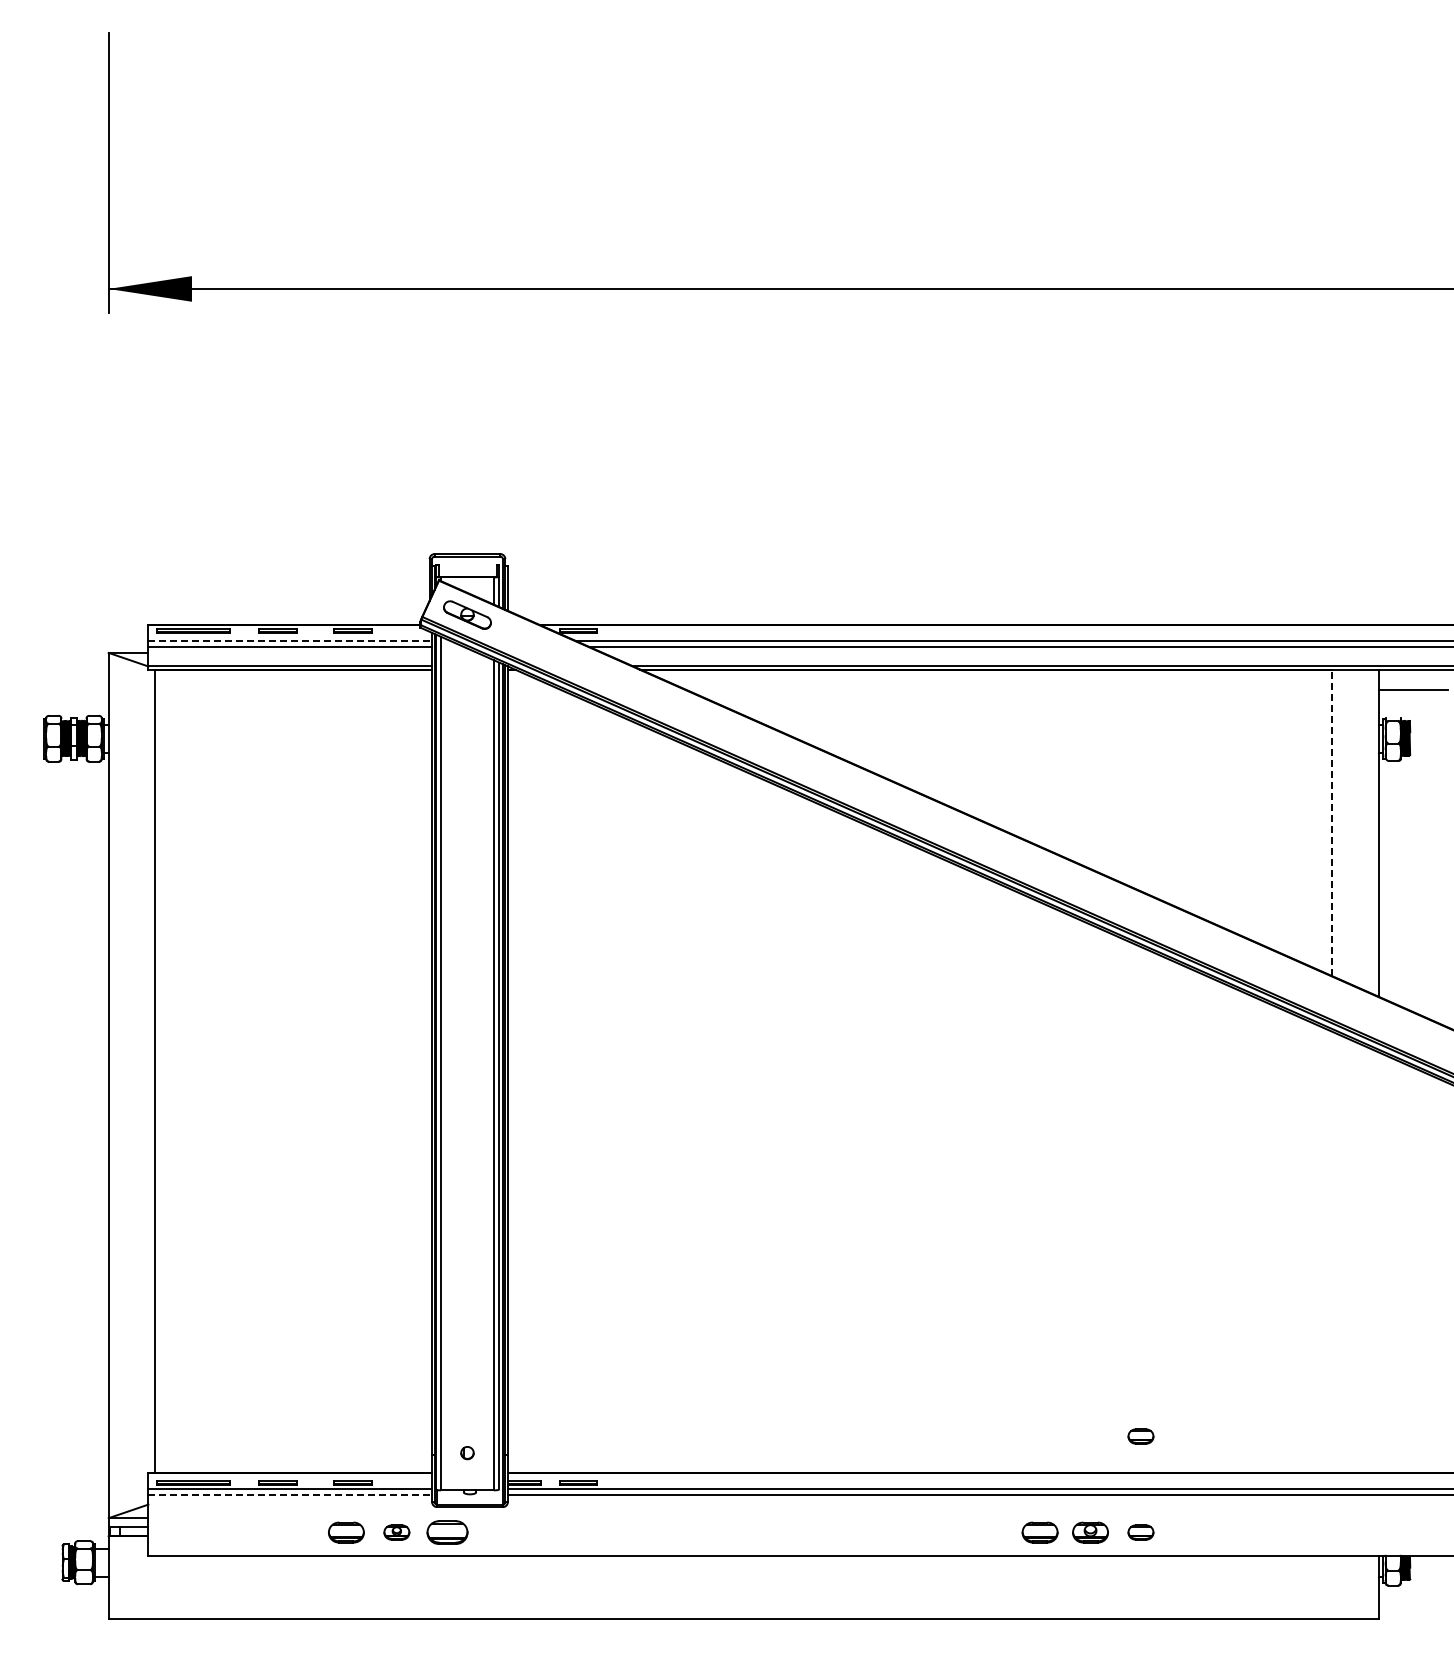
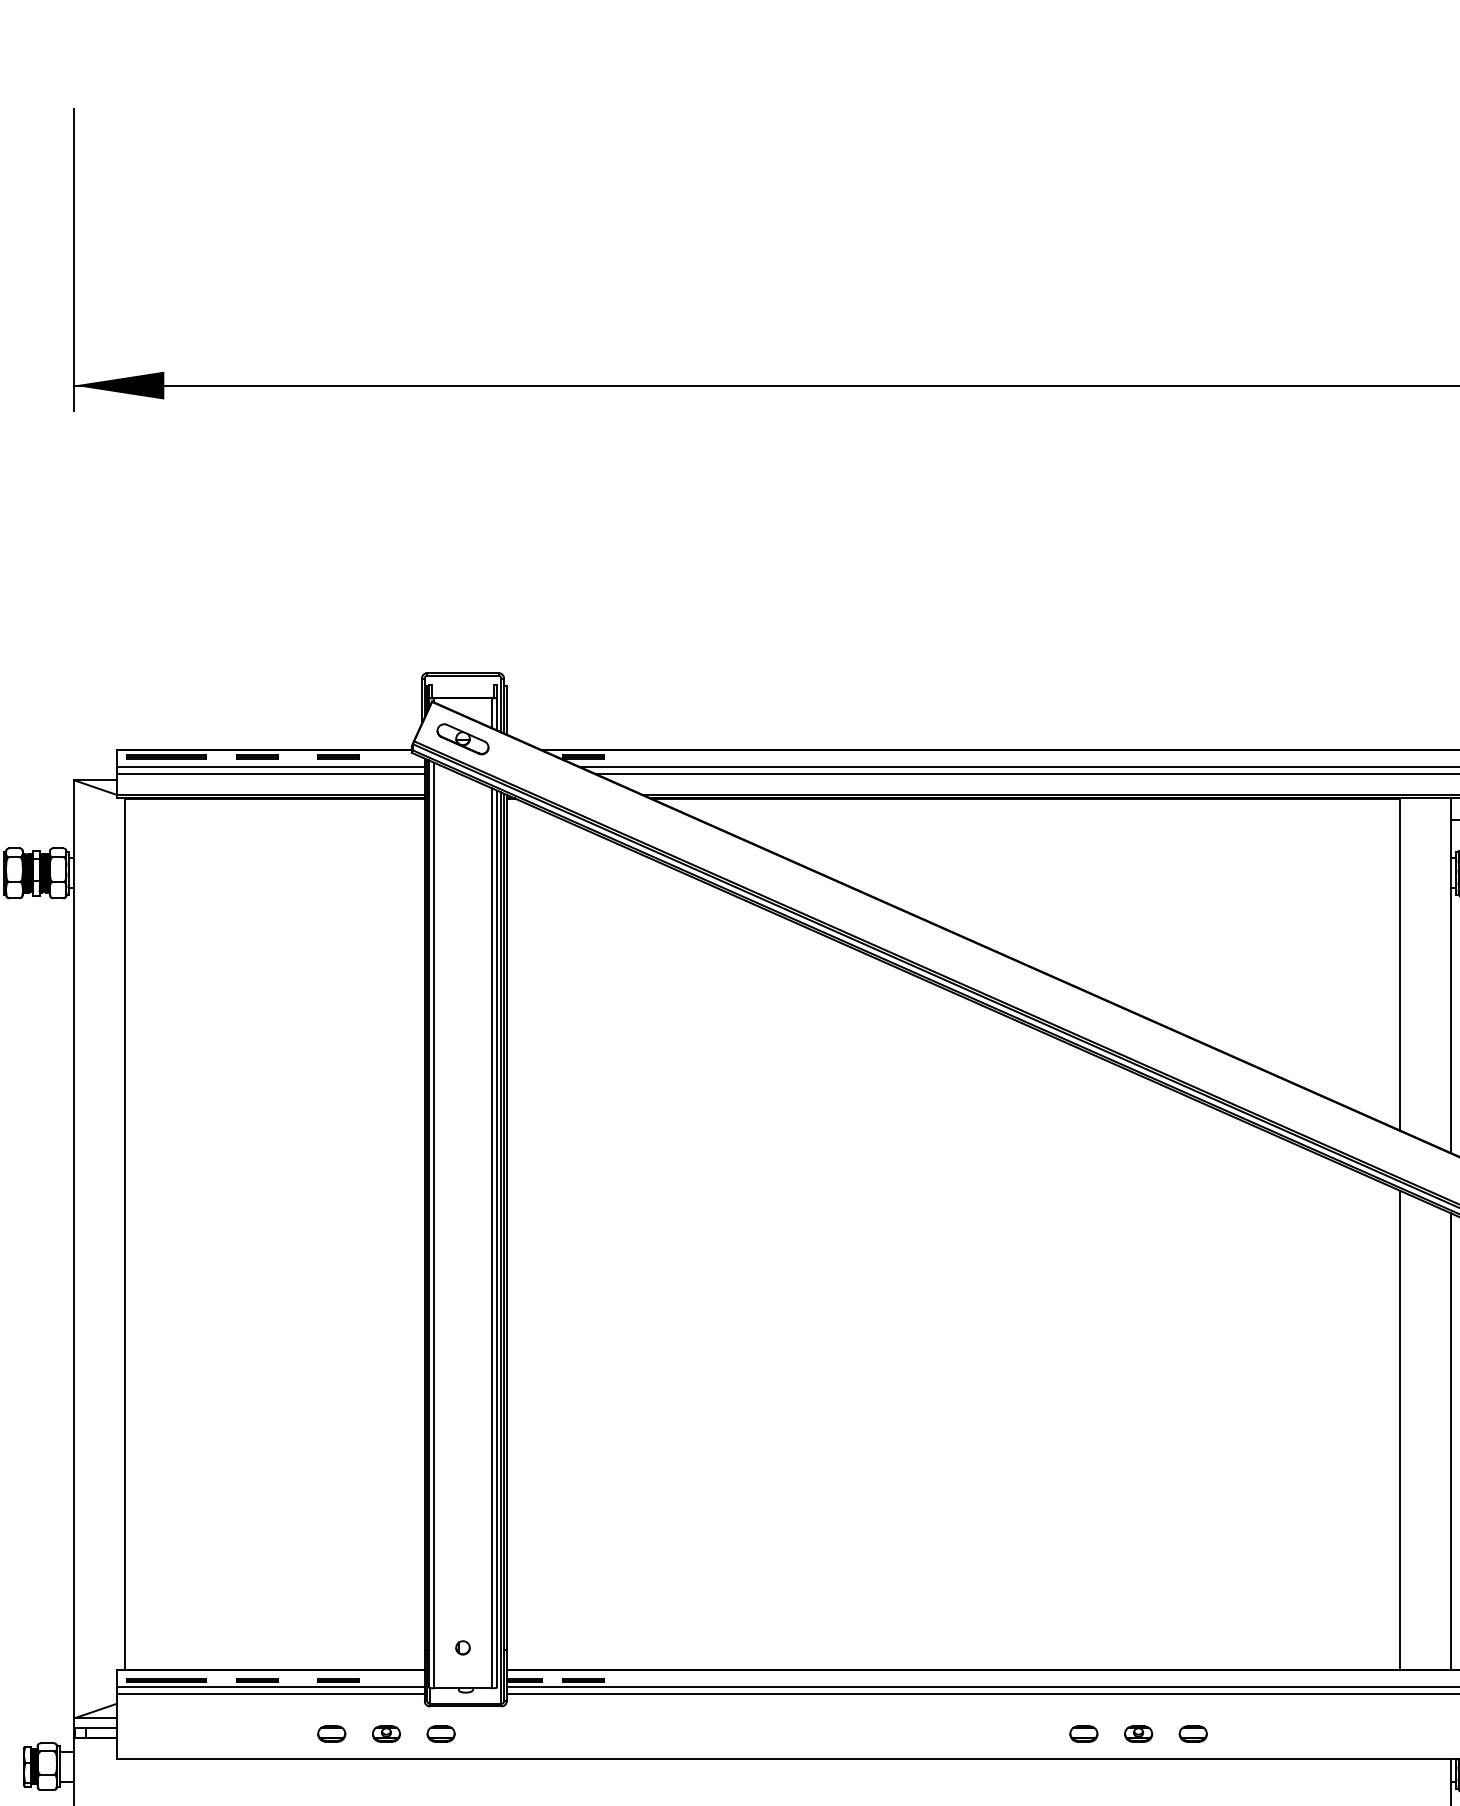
line: (290, 640) -> (271, 766), dashed -> solid
line: (1332, 822) -> (1400, 964), dashed -> solid
line: (1332, 1252) -> (1400, 1430), added
line: (1378, 1262) -> (1450, 1441), added
part: (1140, 1436) -> (1192, 1629), removed
line: (290, 1495) -> (271, 1693), dashed -> solid
part: (346, 1532) -> (331, 1733), size x0.71
part: (446, 1532) -> (440, 1733), size x0.62
part: (1039, 1532) -> (1083, 1733), size x0.71
part: (1090, 1532) -> (1138, 1733), size x0.71

